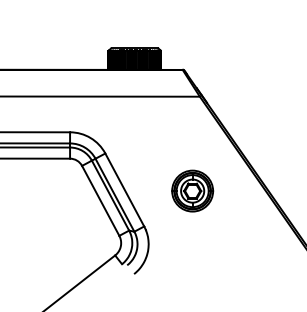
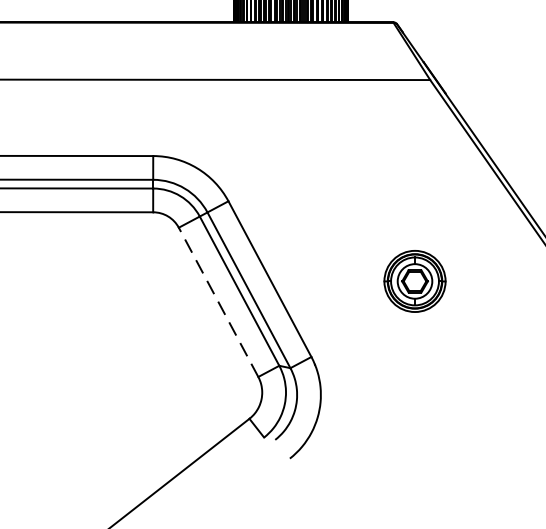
part: (192, 190) -> (414, 280), size x0.7
line: (100, 200) -> (218, 301), solid -> dashed

